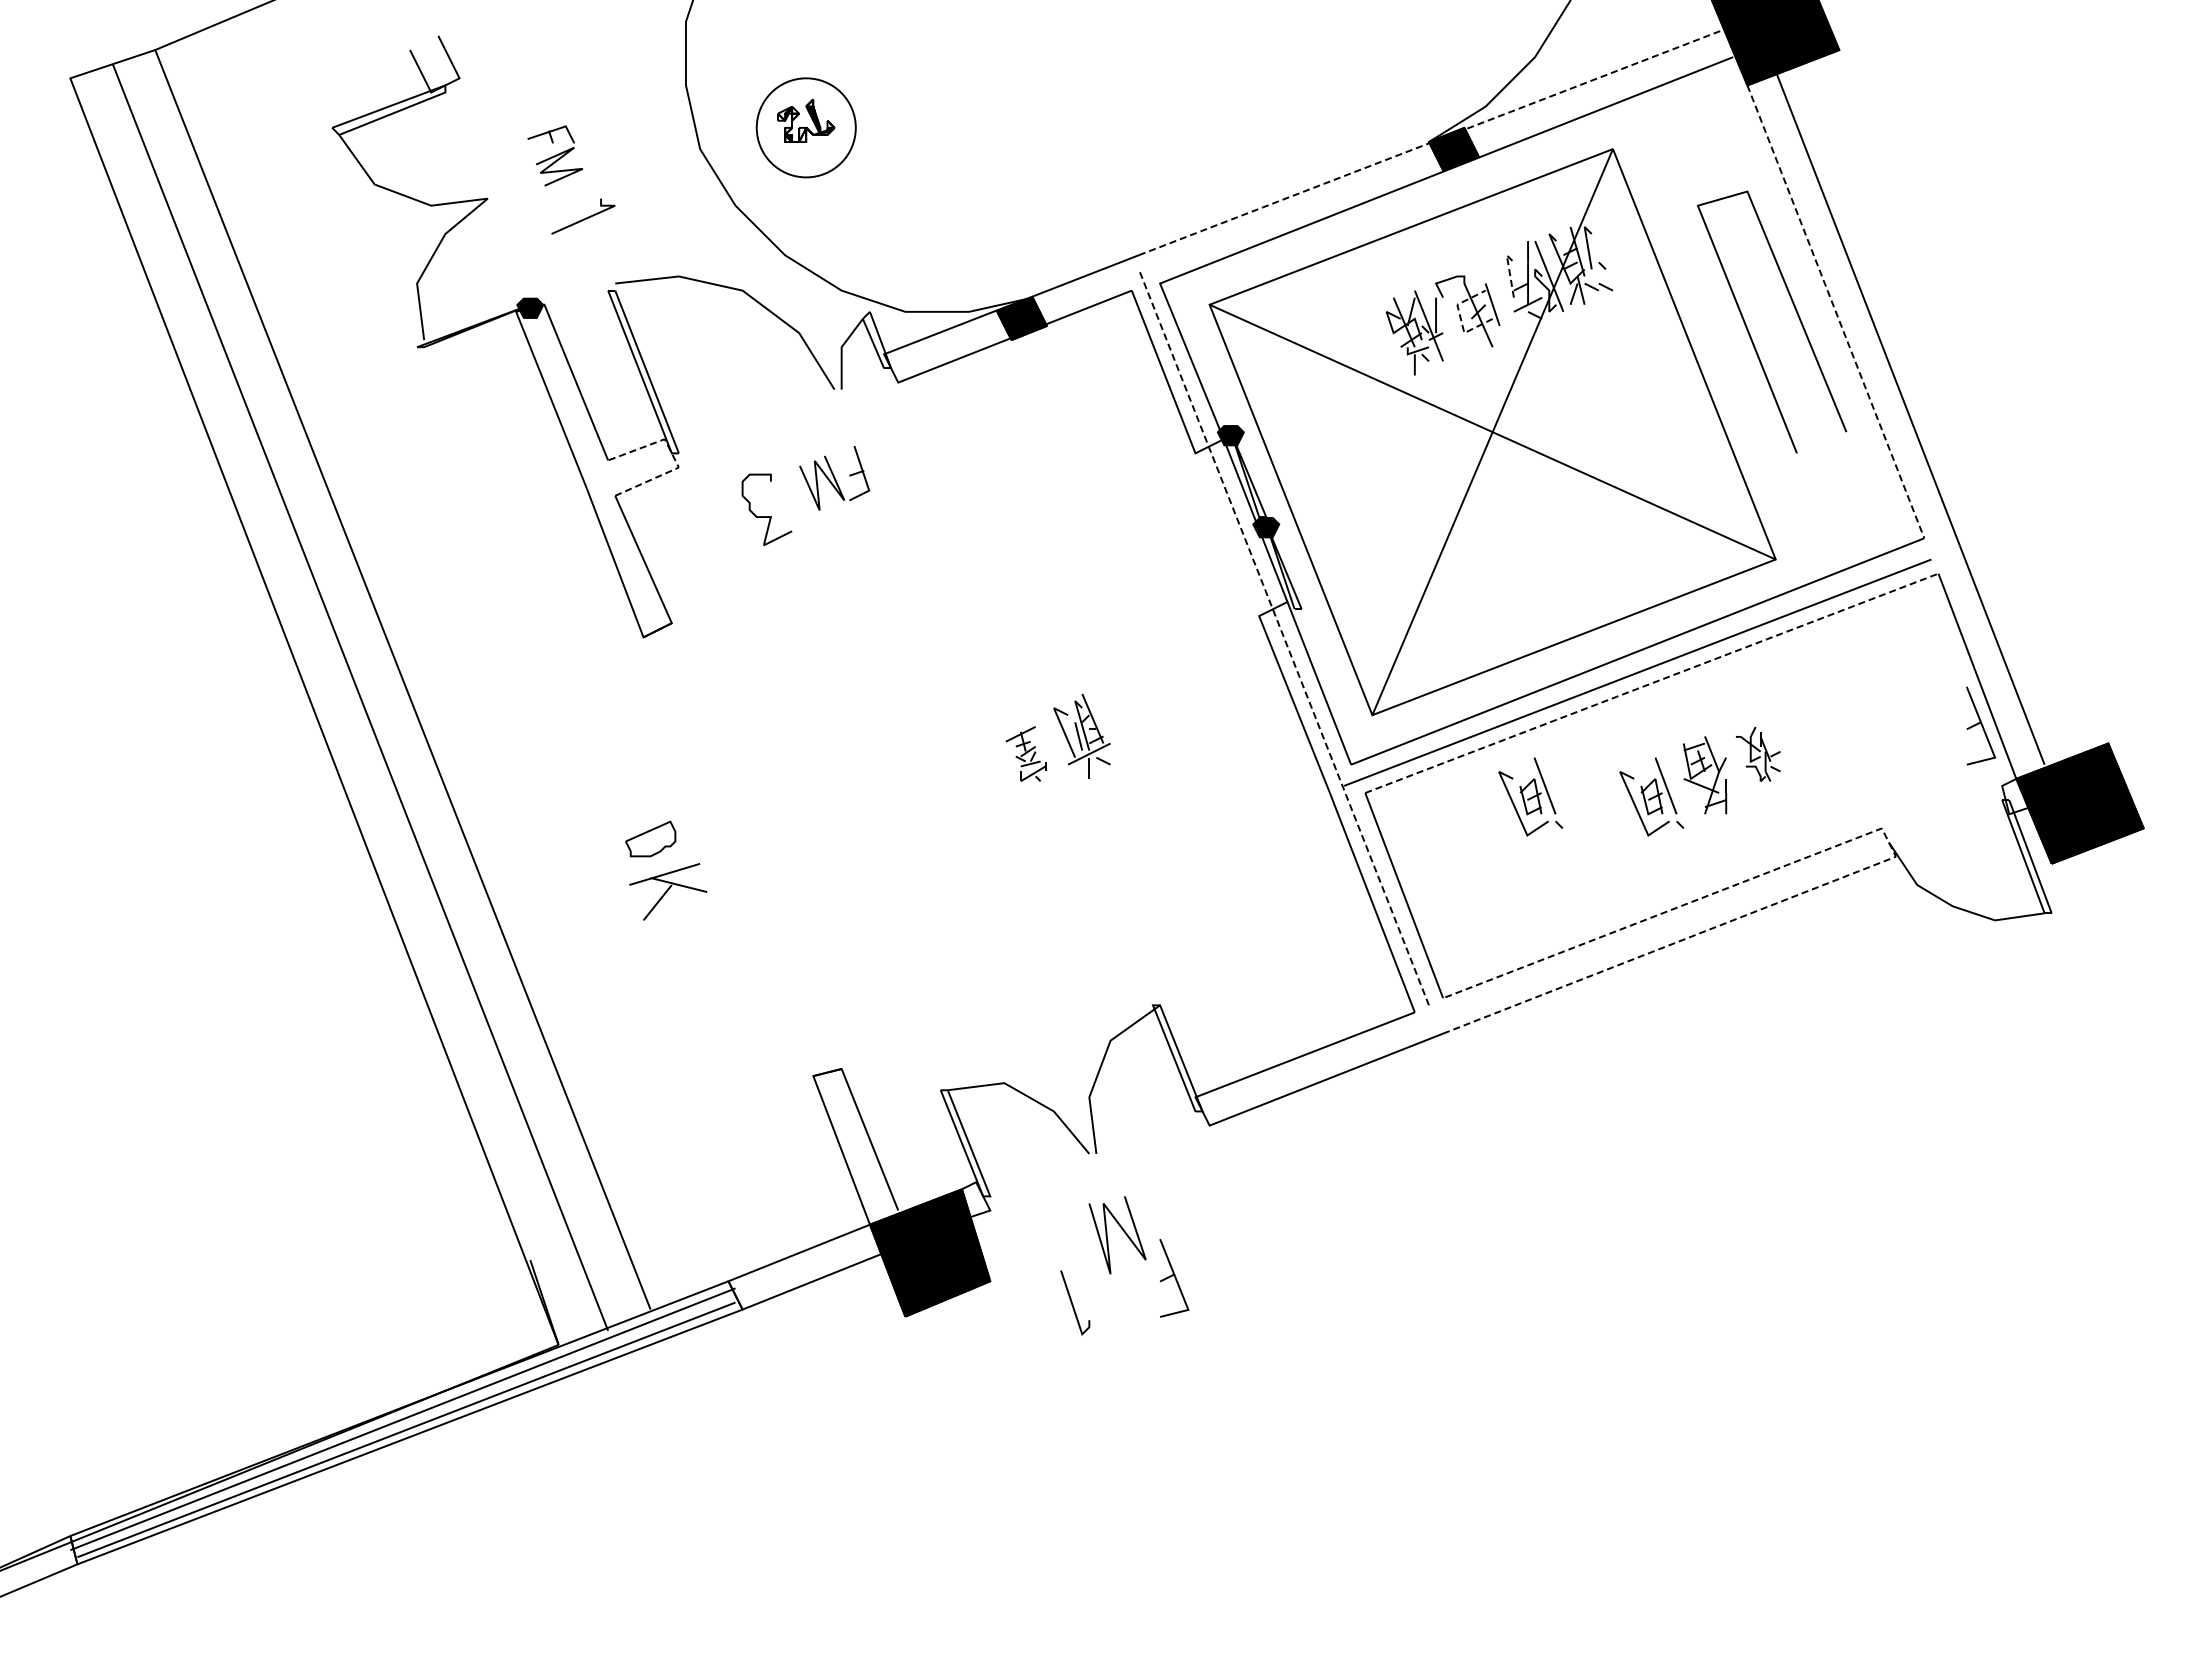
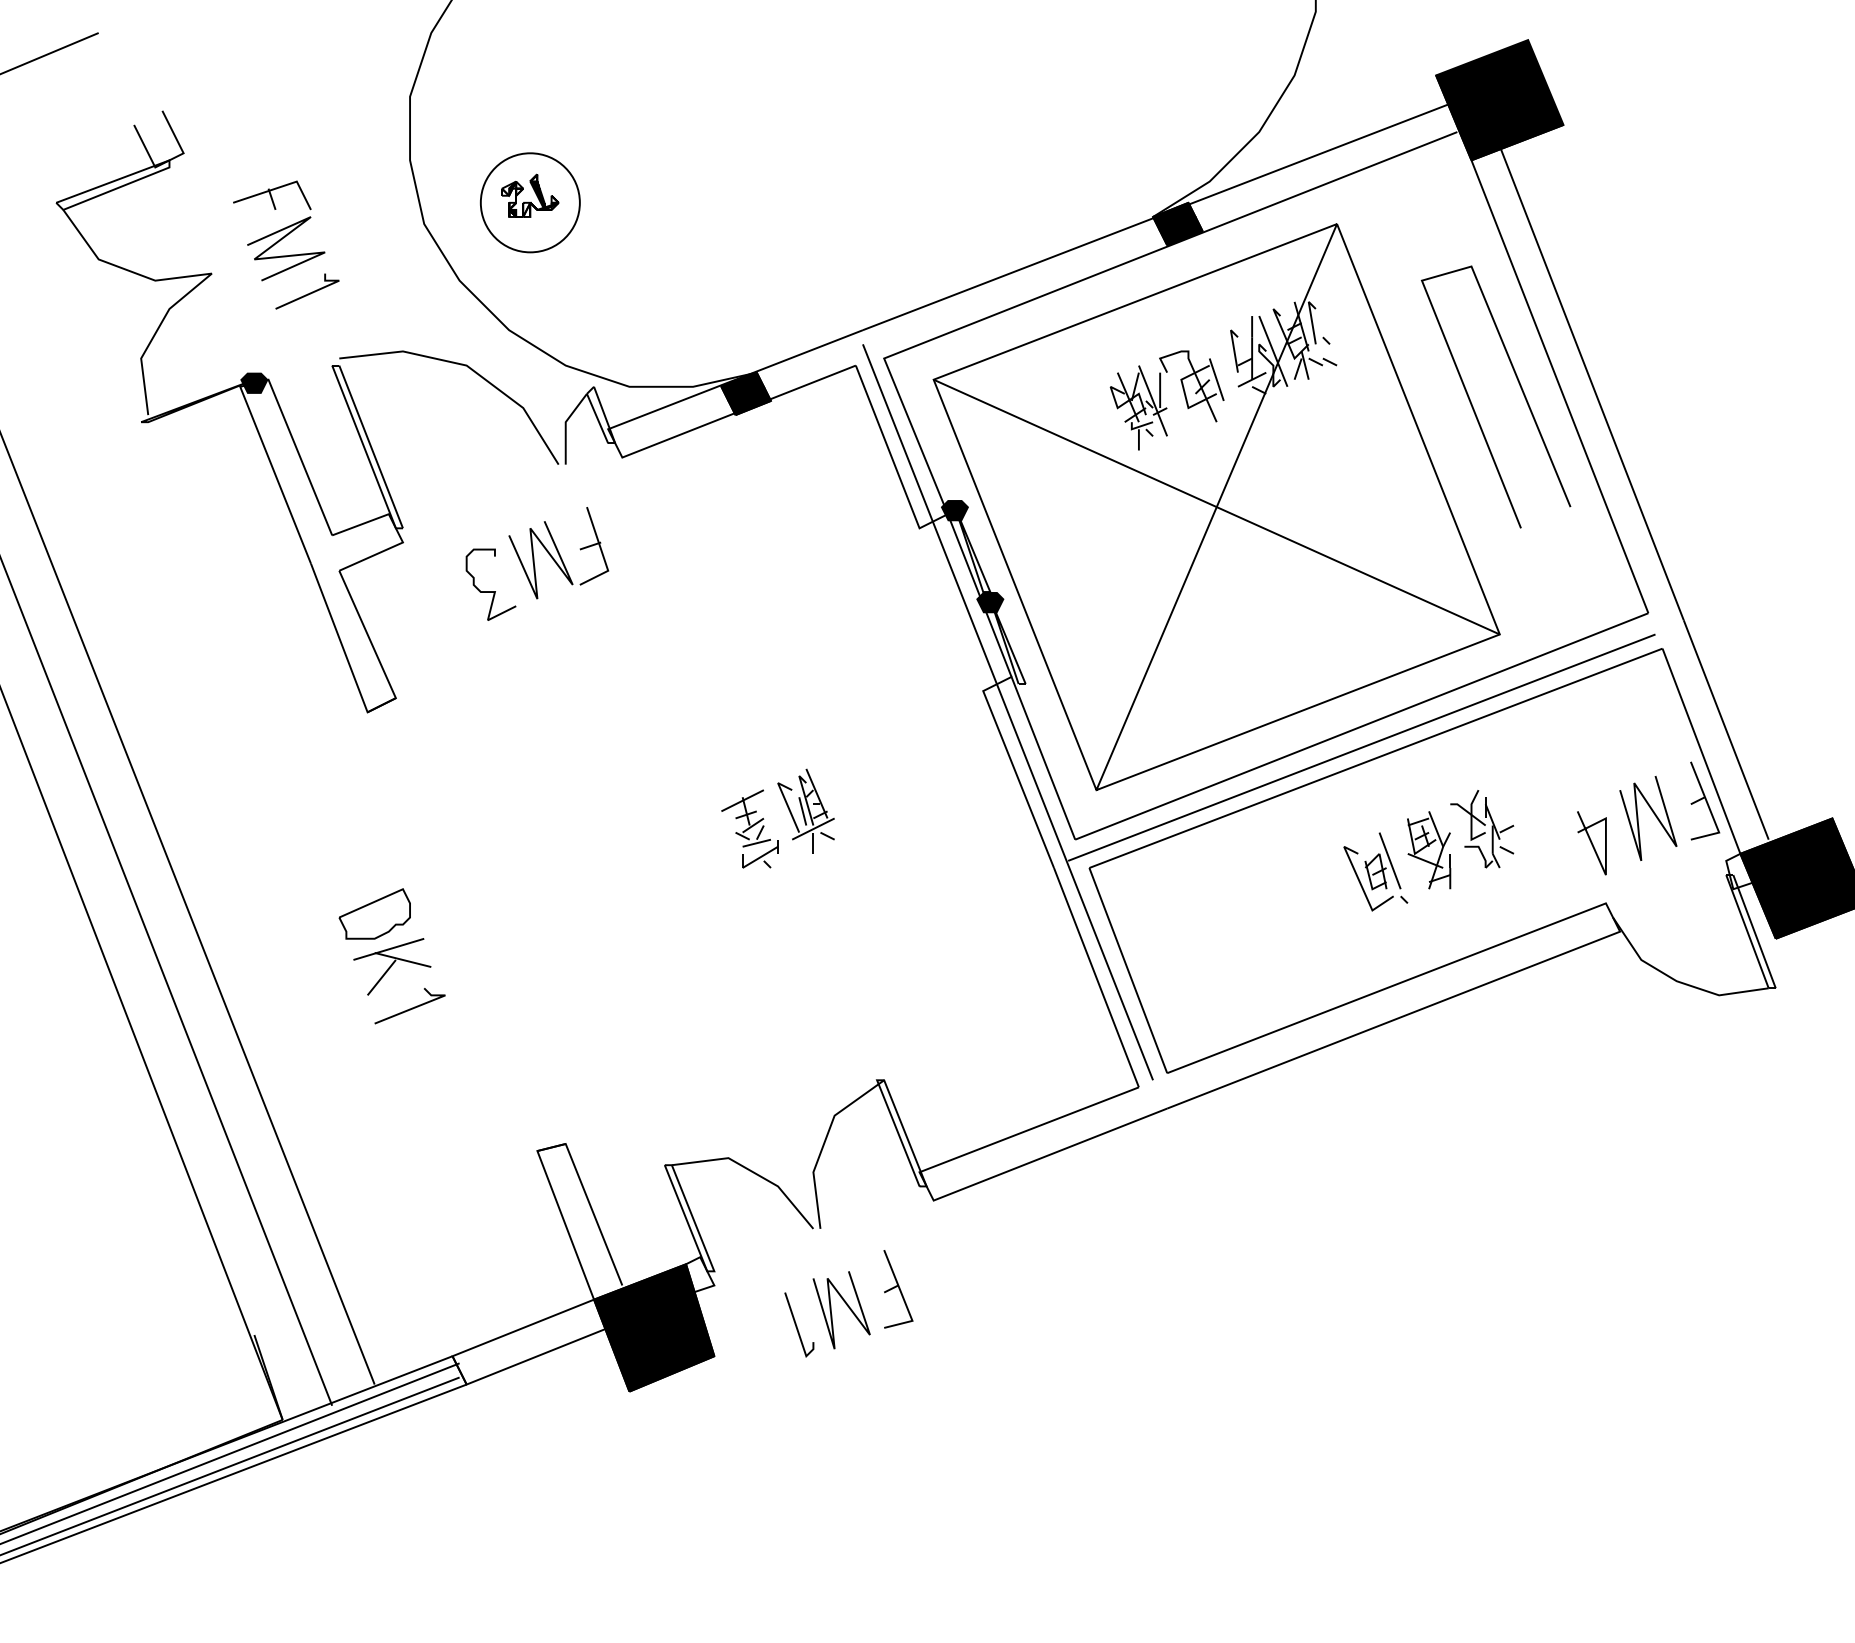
line: (1432, 142) -> (1156, 217), dashed -> solid
part: (555, 155) -> (279, 230), size x1.67
line: (1509, 270) -> (1233, 345), dashed -> solid
line: (1836, 312) -> (1560, 387), dashed -> solid
line: (1460, 318) -> (1184, 393), dashed -> solid
line: (673, 456) -> (397, 531), dashed -> solid
part: (834, 478) -> (558, 553), size x1.43
line: (1283, 637) -> (1007, 712), dashed -> solid
line: (1651, 683) -> (1375, 758), dashed -> solid
line: (1930, 740) -> (1654, 815), added
part: (1025, 753) -> (749, 828), size x1.43
part: (1758, 754) -> (1482, 829), size x1.43
line: (1867, 768) -> (1591, 843), added
part: (1530, 796) -> (1254, 871), removed
part: (650, 838) -> (374, 913), size x1.43
line: (1892, 849) -> (1616, 924), dashed -> solid
line: (685, 933) -> (409, 1008), added
part: (1174, 1278) -> (898, 1289), moved
line: (1073, 1304) -> (797, 1326), moved

